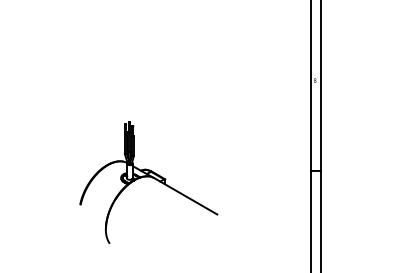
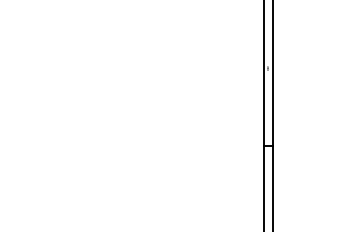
part: (148, 182) -> (126, 155), removed

